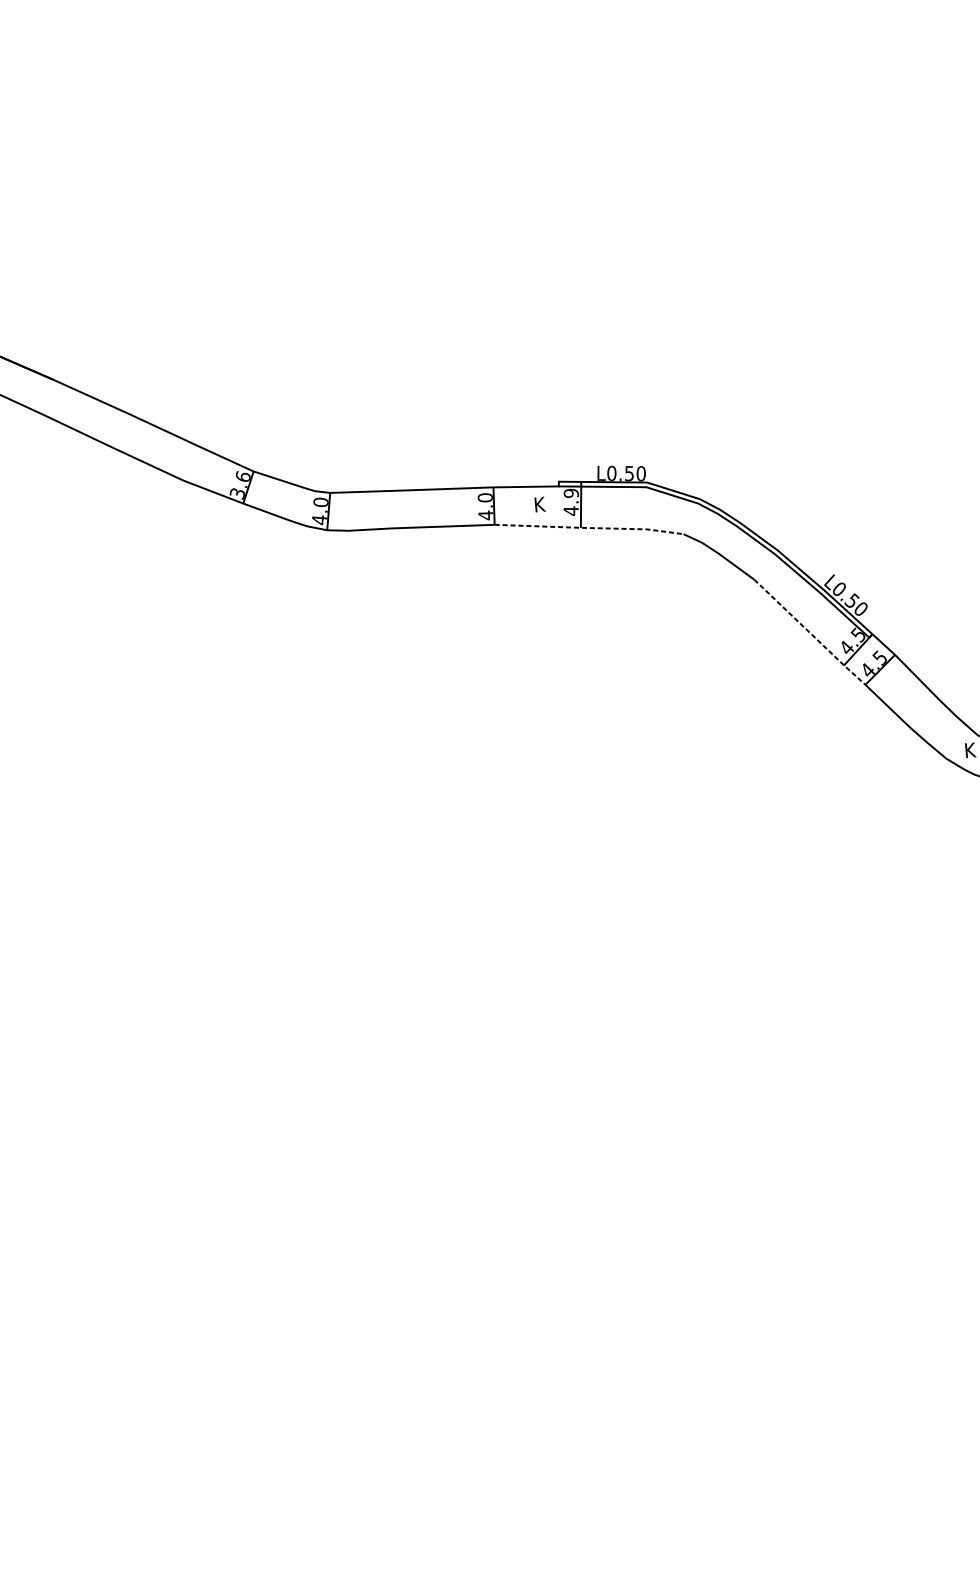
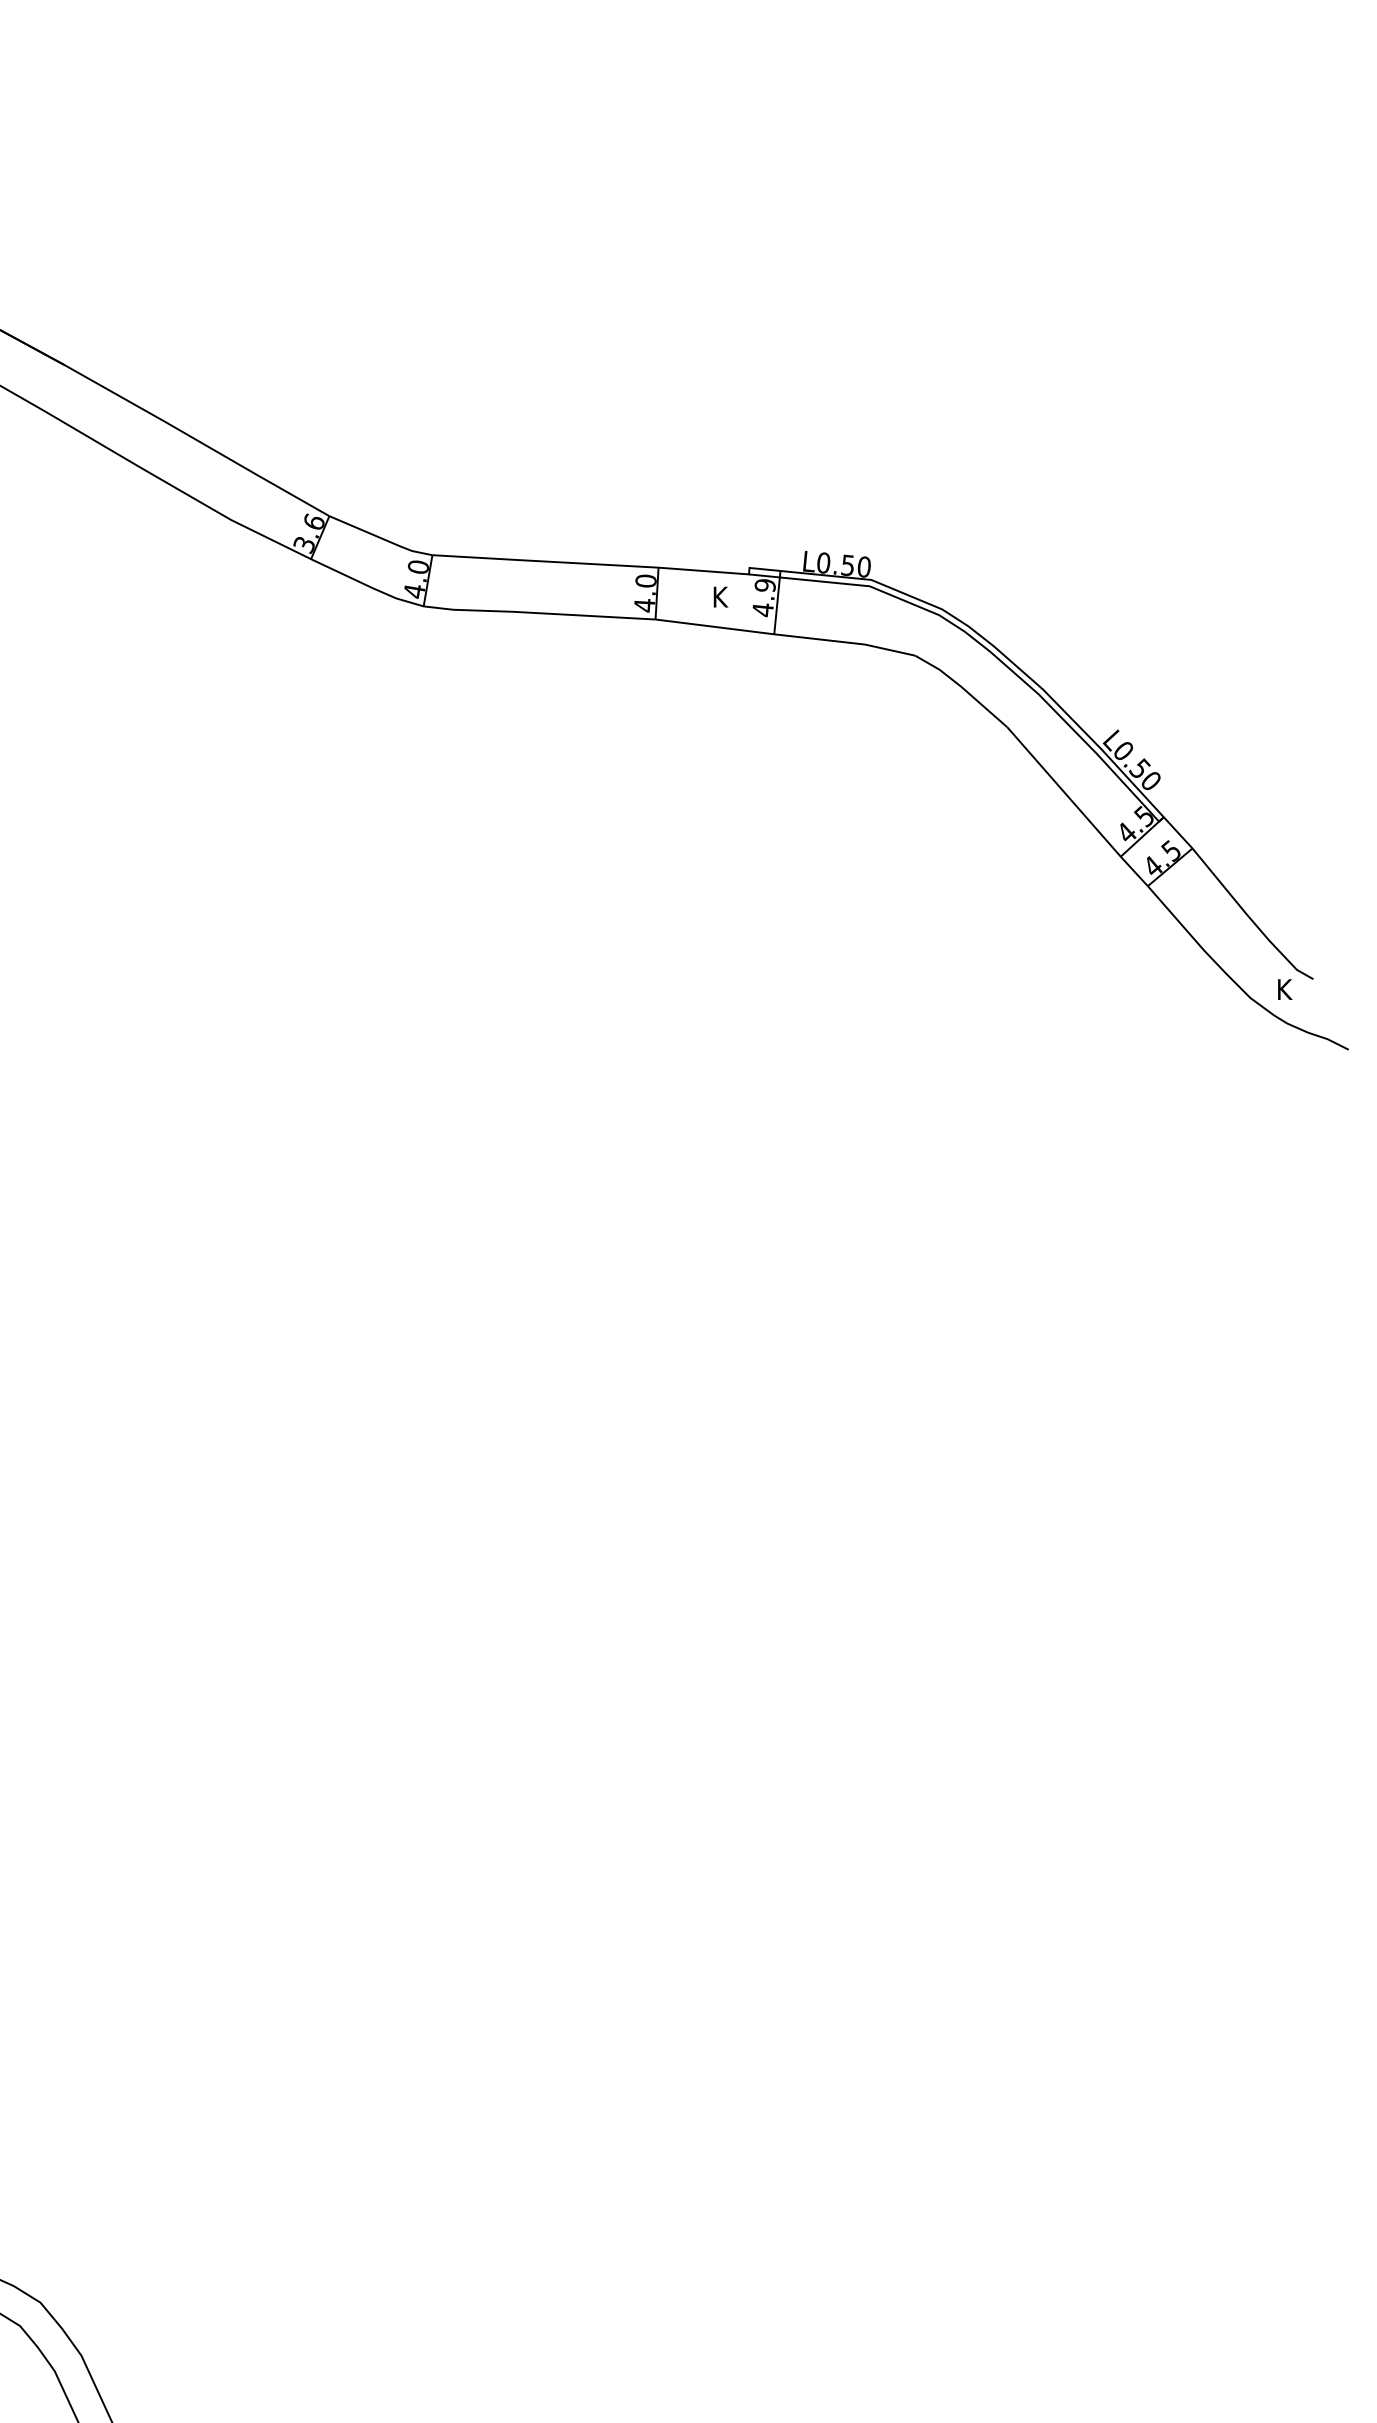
line: (589, 527) -> (786, 635), dashed -> solid
line: (810, 633) -> (1078, 808), dashed -> solid

